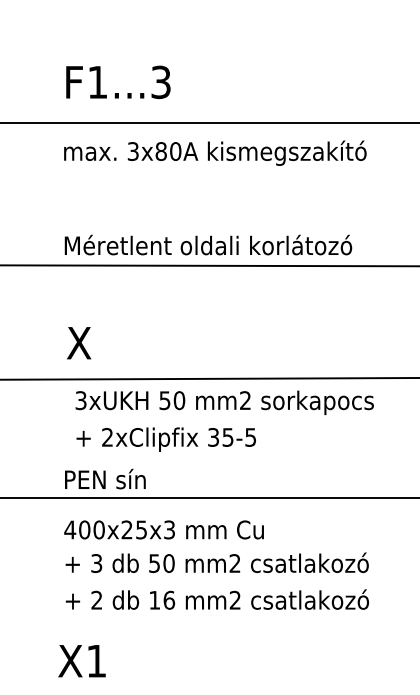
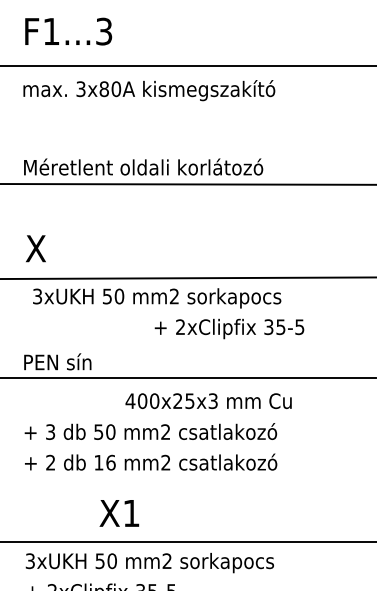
text: (166, 439) -> (229, 328), moved
text: (163, 530) -> (208, 401), moved
text: (82, 661) -> (119, 513), moved

